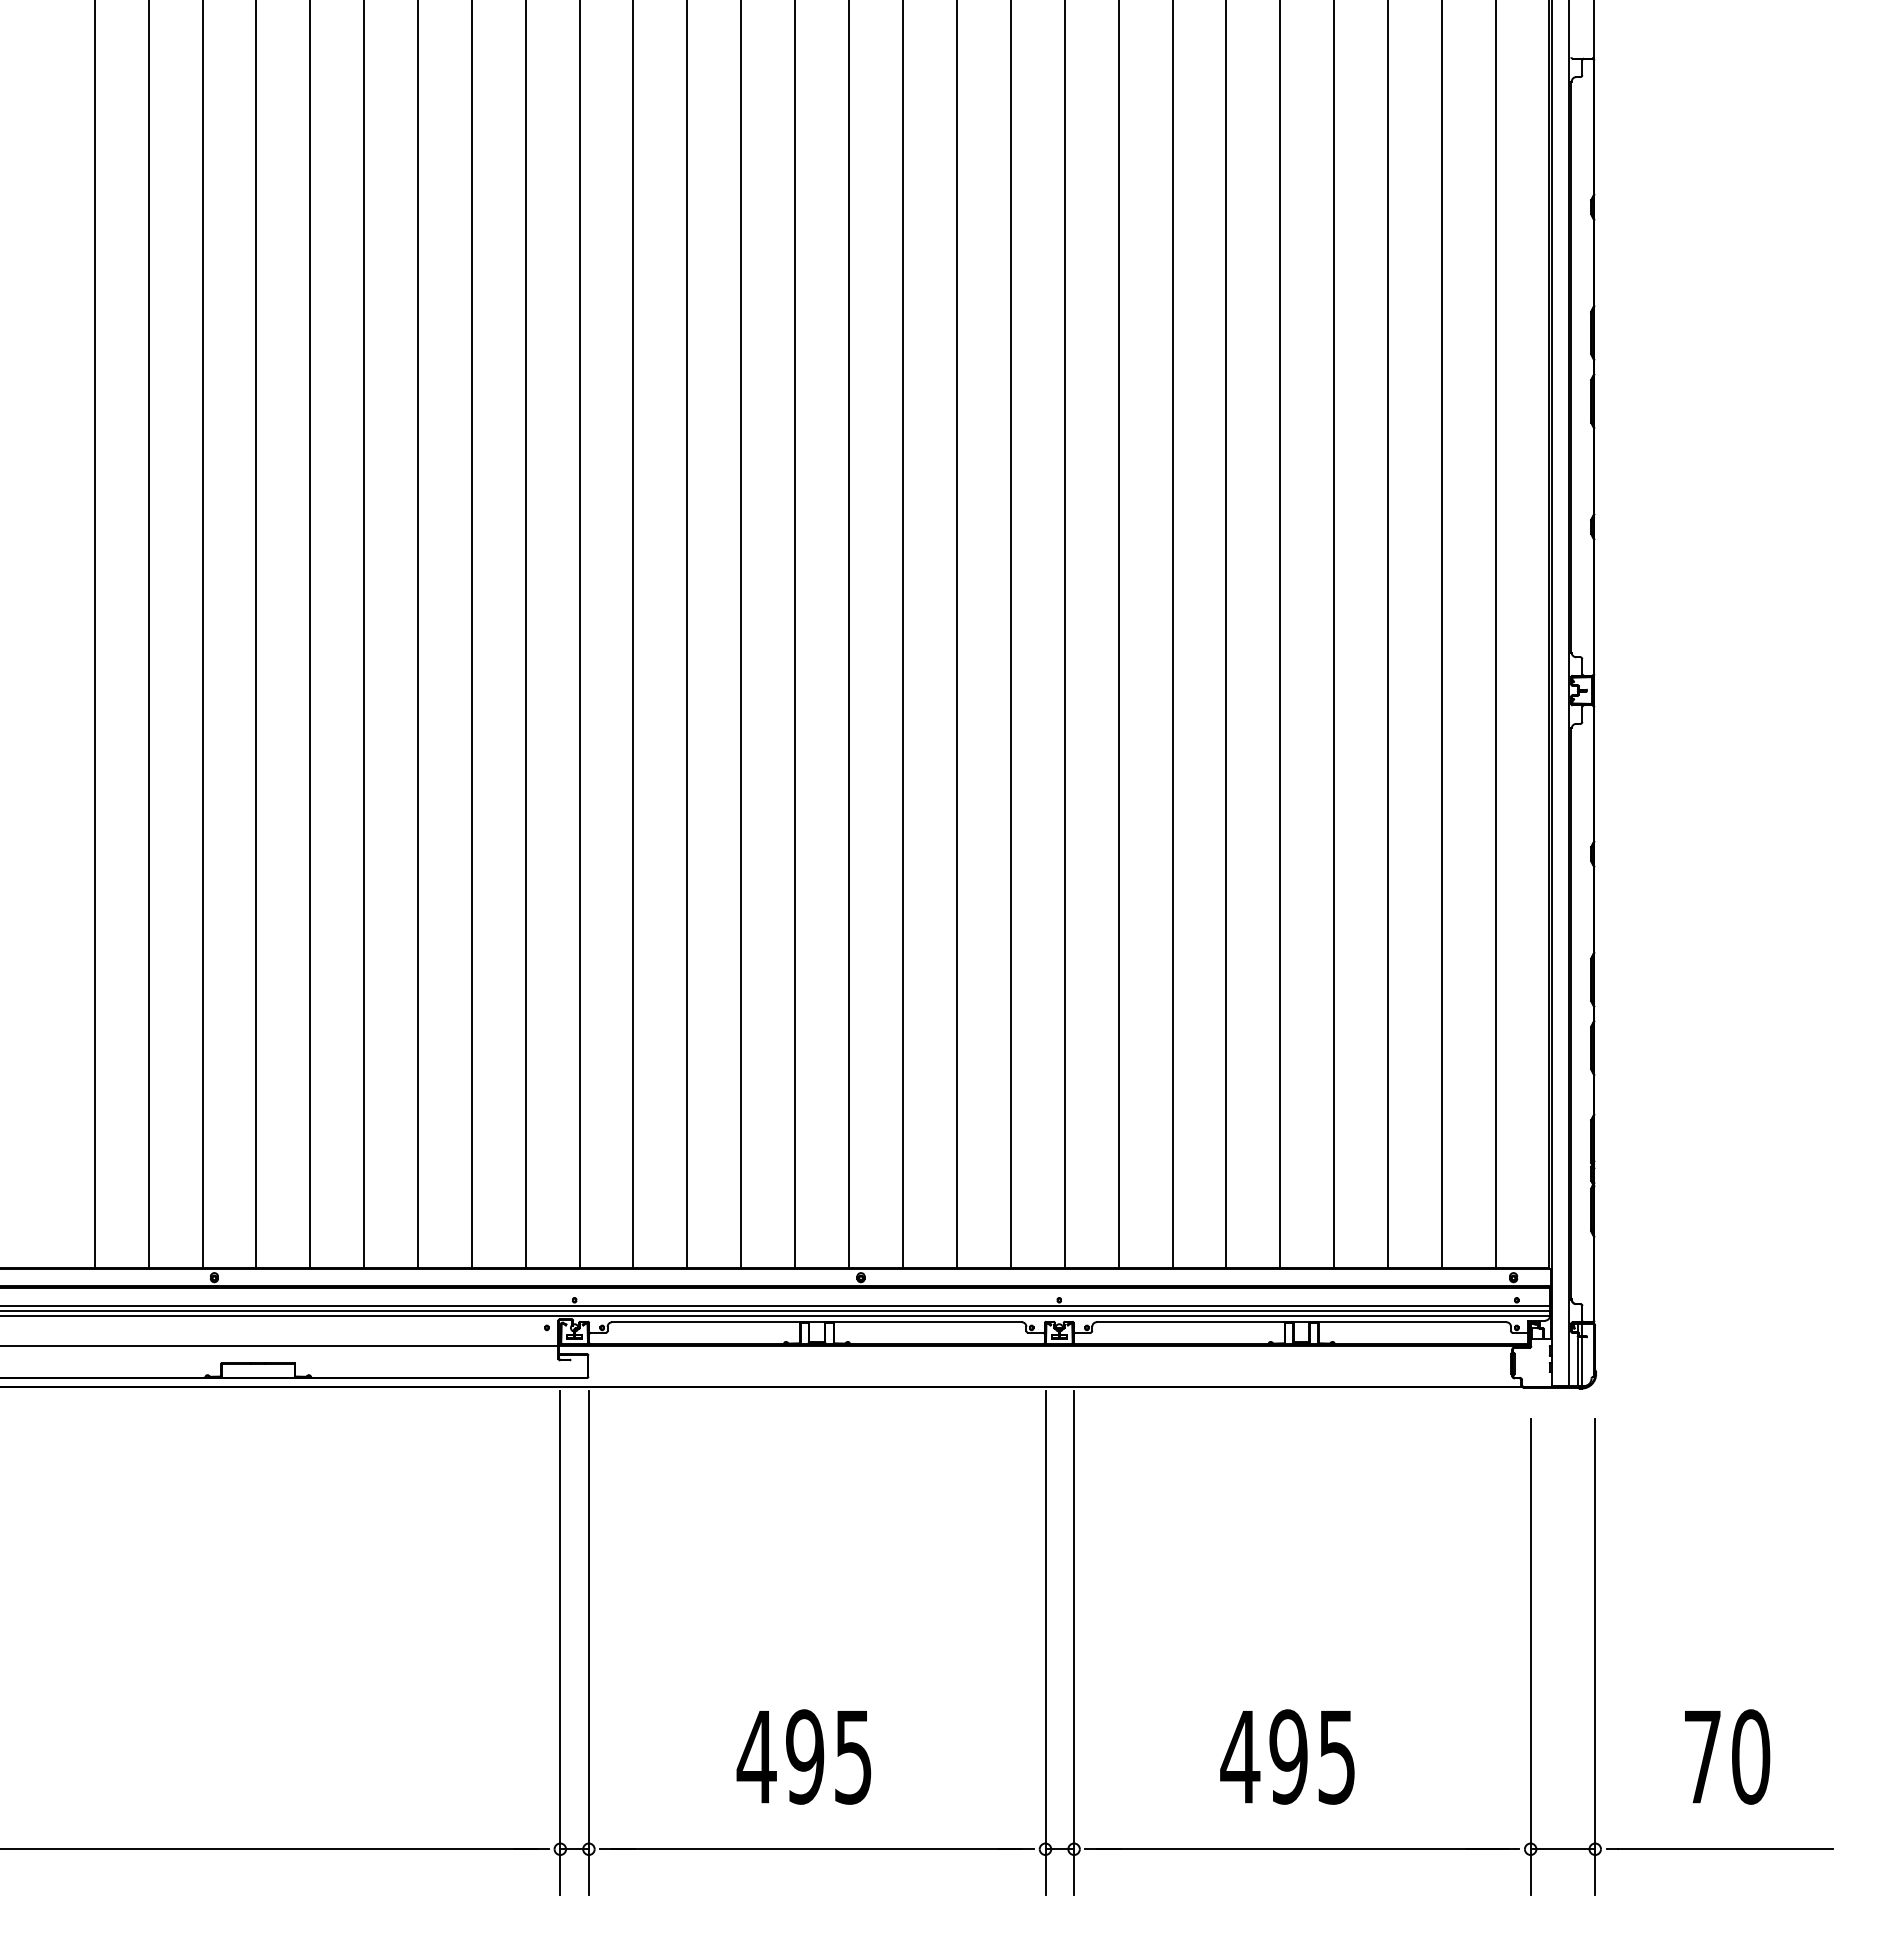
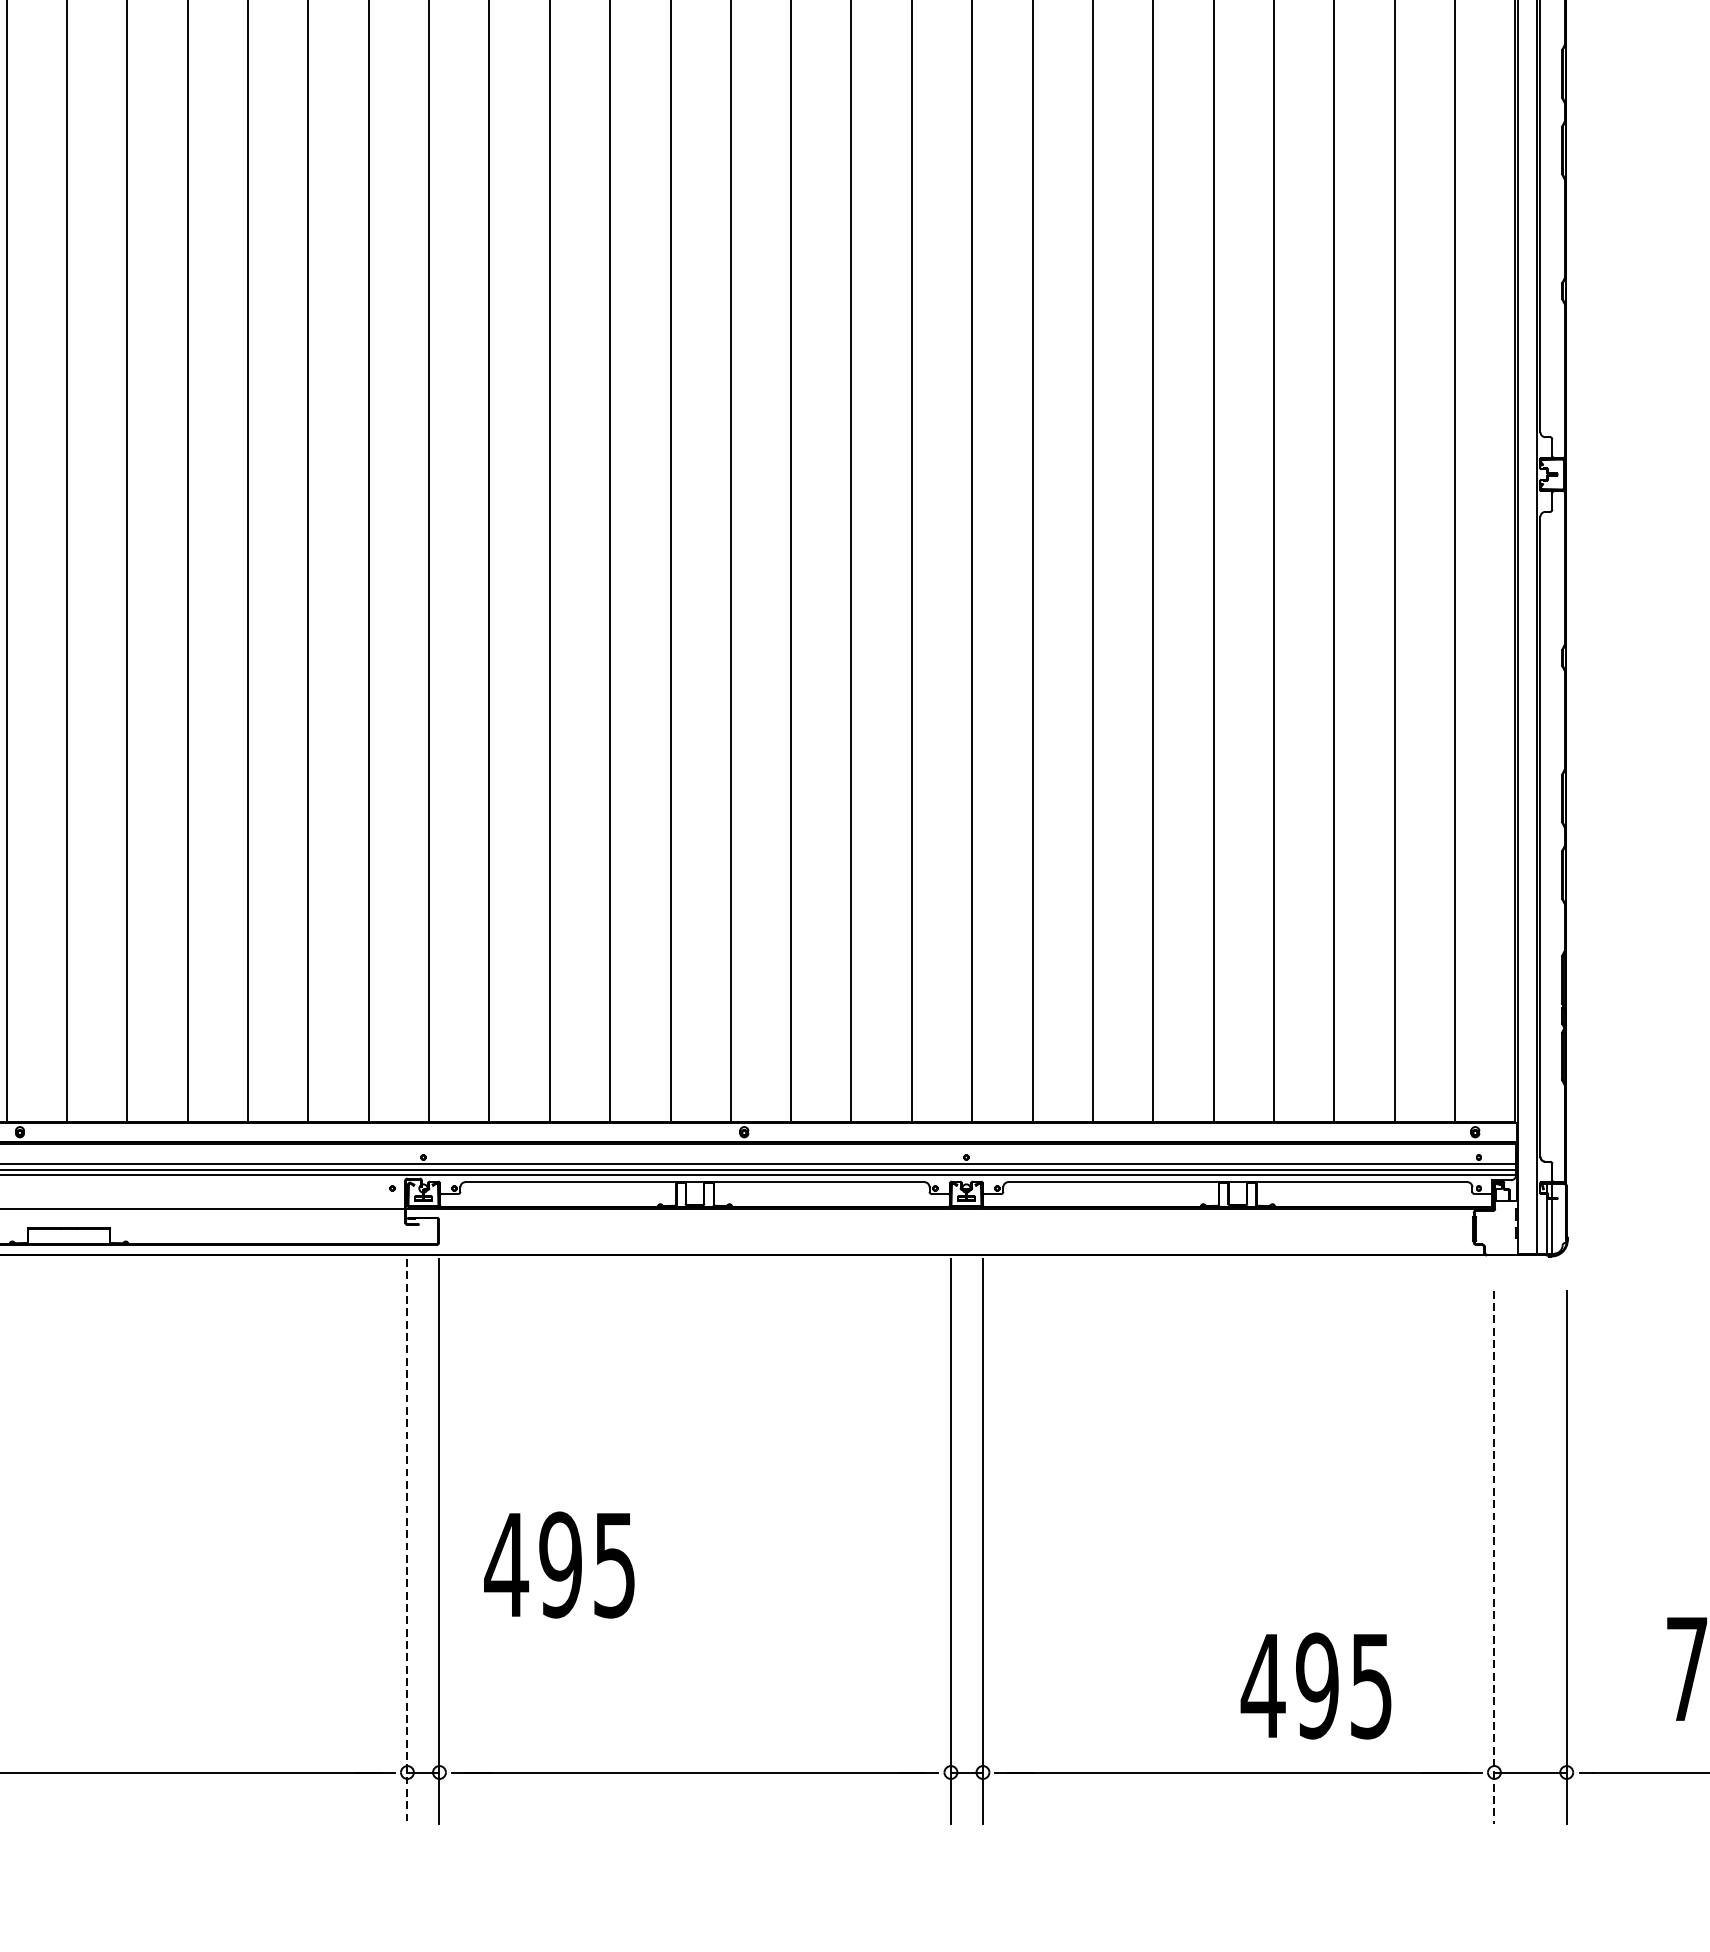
line: (560, 1643) -> (407, 1542), solid -> dashed
line: (1530, 1657) -> (1494, 1557), solid -> dashed
text: (803, 1756) -> (558, 1564), moved
text: (1287, 1756) -> (1316, 1685), moved

